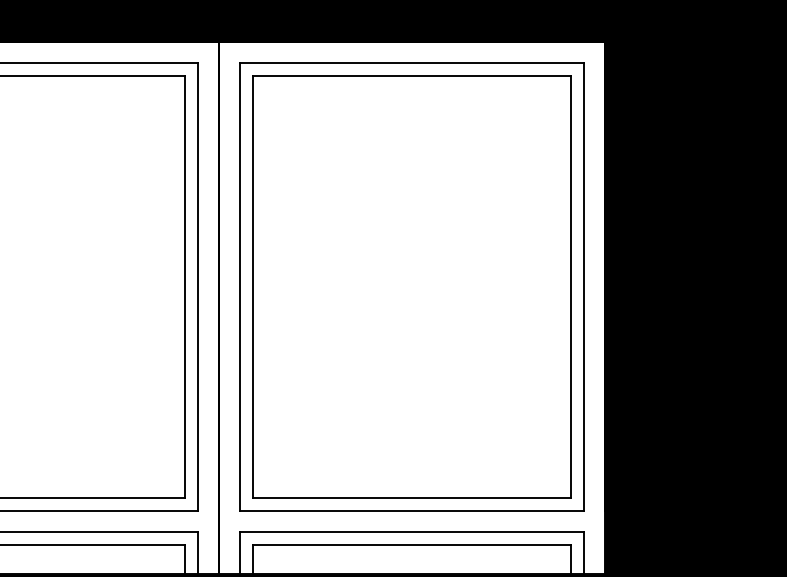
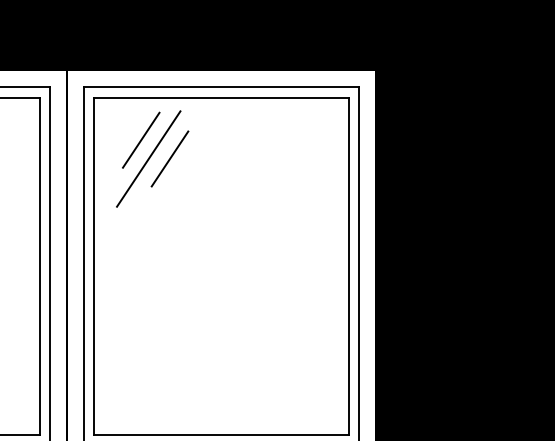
line: (311, 128) -> (140, 139), added
line: (320, 152) -> (148, 158), added
line: (347, 152) -> (169, 158), added

